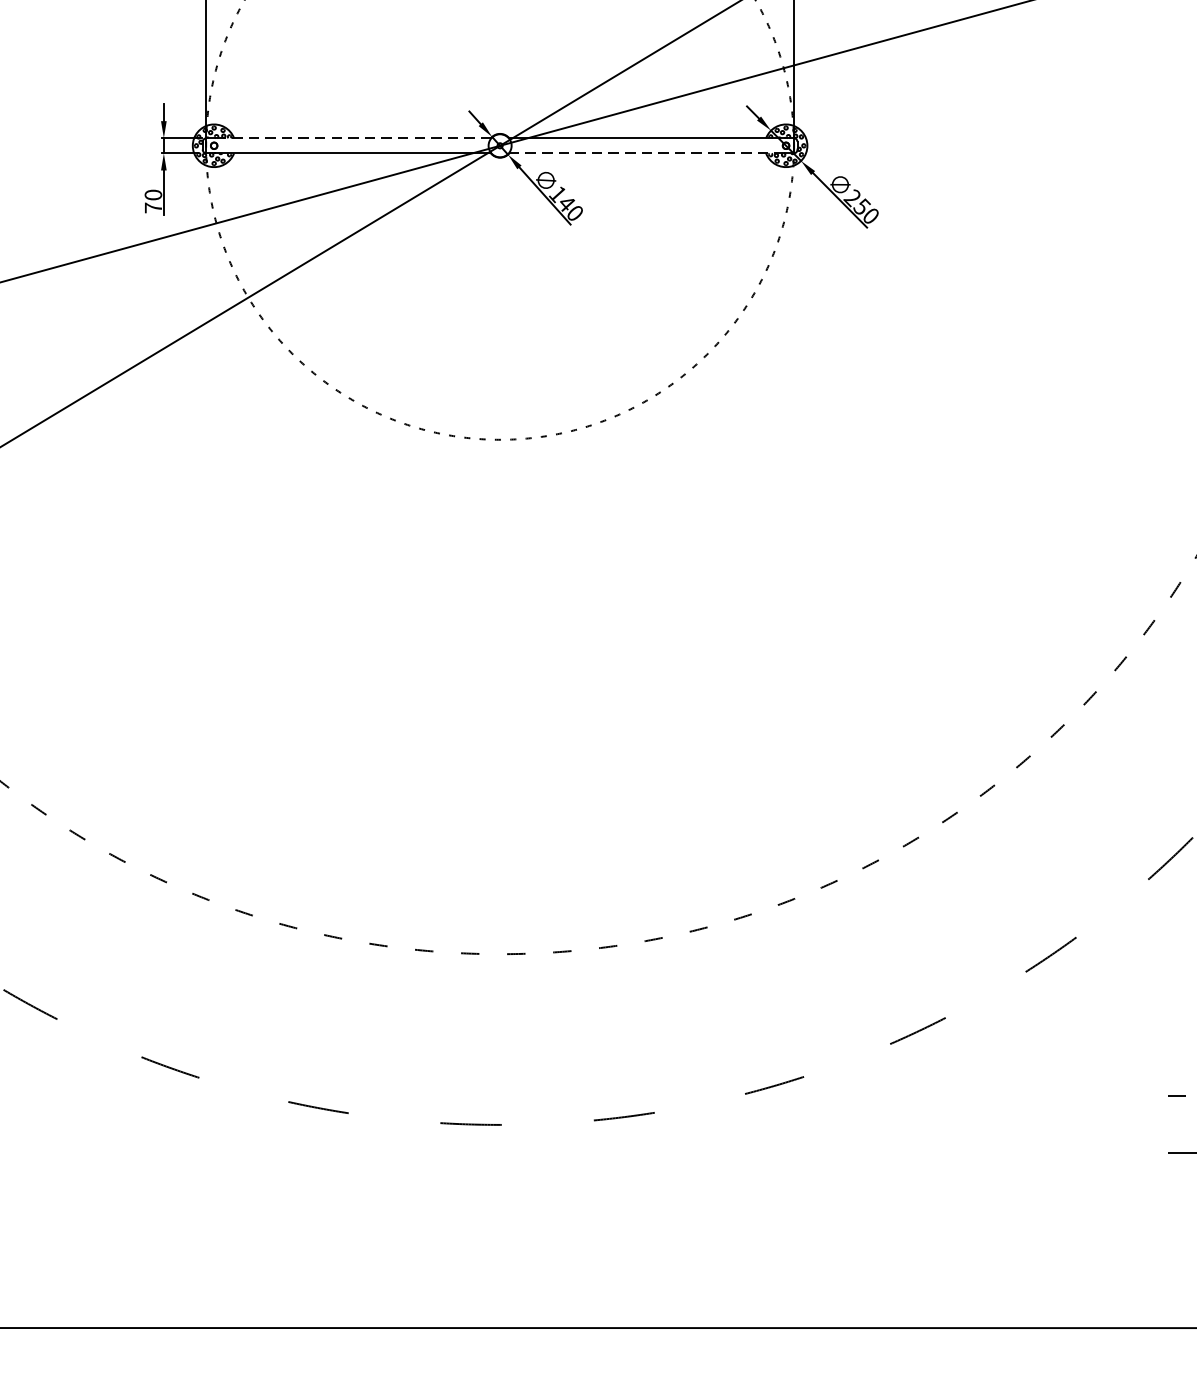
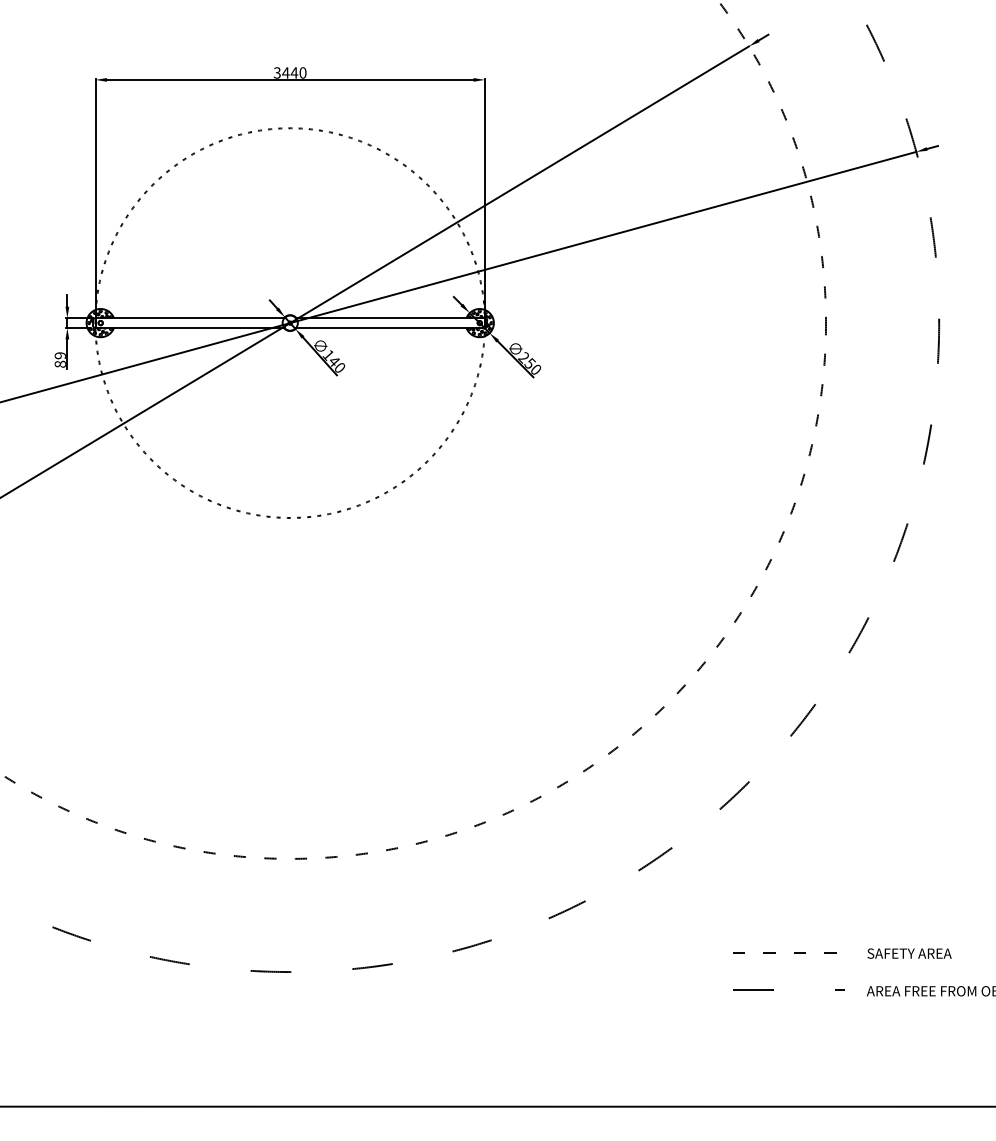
line: (352, 138) -> (192, 318), dashed -> solid
line: (646, 153) -> (387, 328), dashed -> solid
text: (151, 200) -> (59, 359), 70 -> 89

